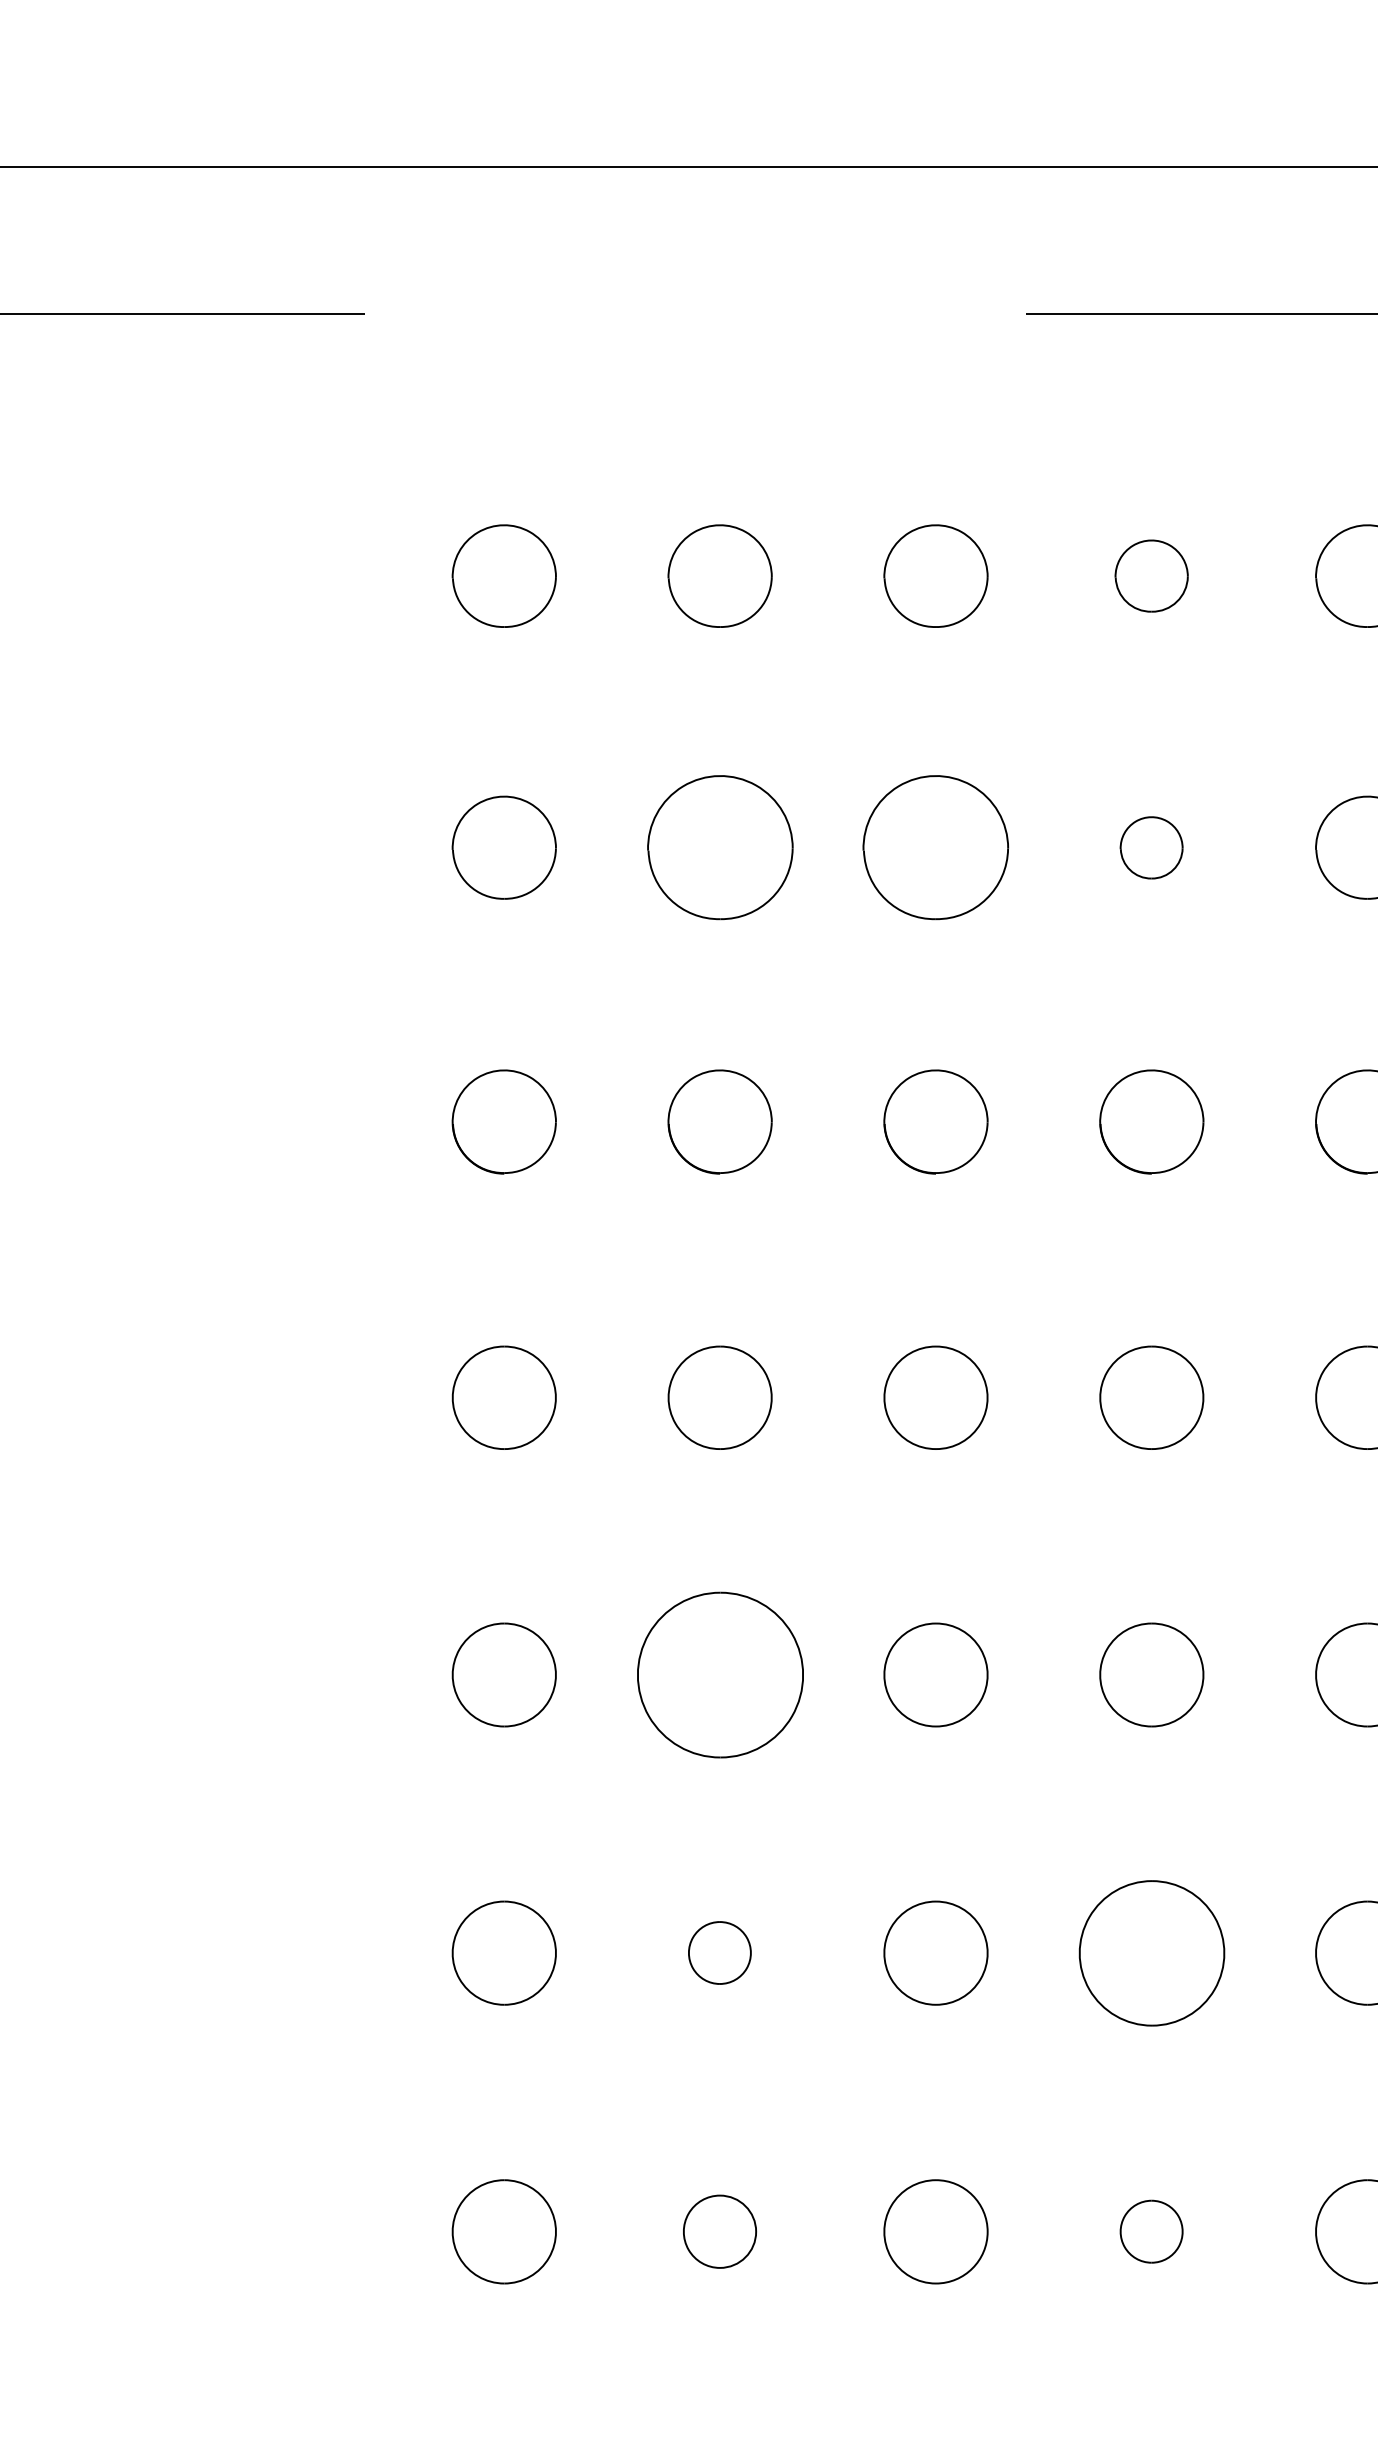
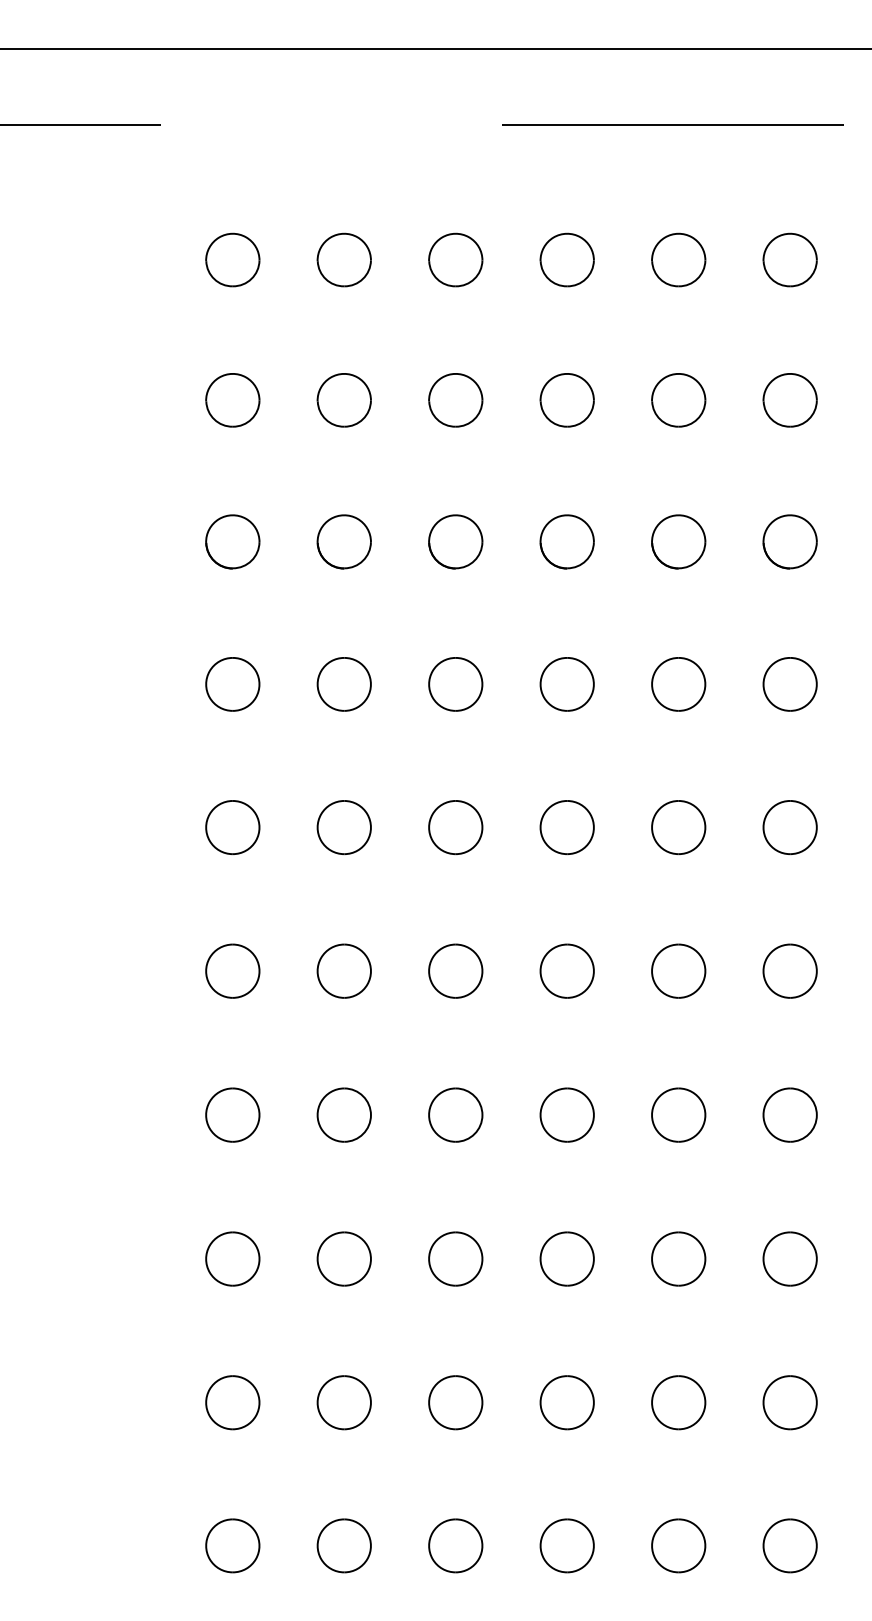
part: (1150, 575) -> (566, 259), size x1.43
part: (718, 848) -> (343, 400), size x0.71
part: (935, 848) -> (455, 400), size x0.71
part: (1150, 848) -> (566, 400), size x1.67
part: (718, 1674) -> (343, 827), size x0.62
part: (718, 1951) -> (343, 970), size x1.67
part: (1150, 1951) -> (566, 970), size x0.71
part: (718, 2230) -> (343, 1114), size x1.43
part: (1150, 2230) -> (566, 1114), size x1.67

